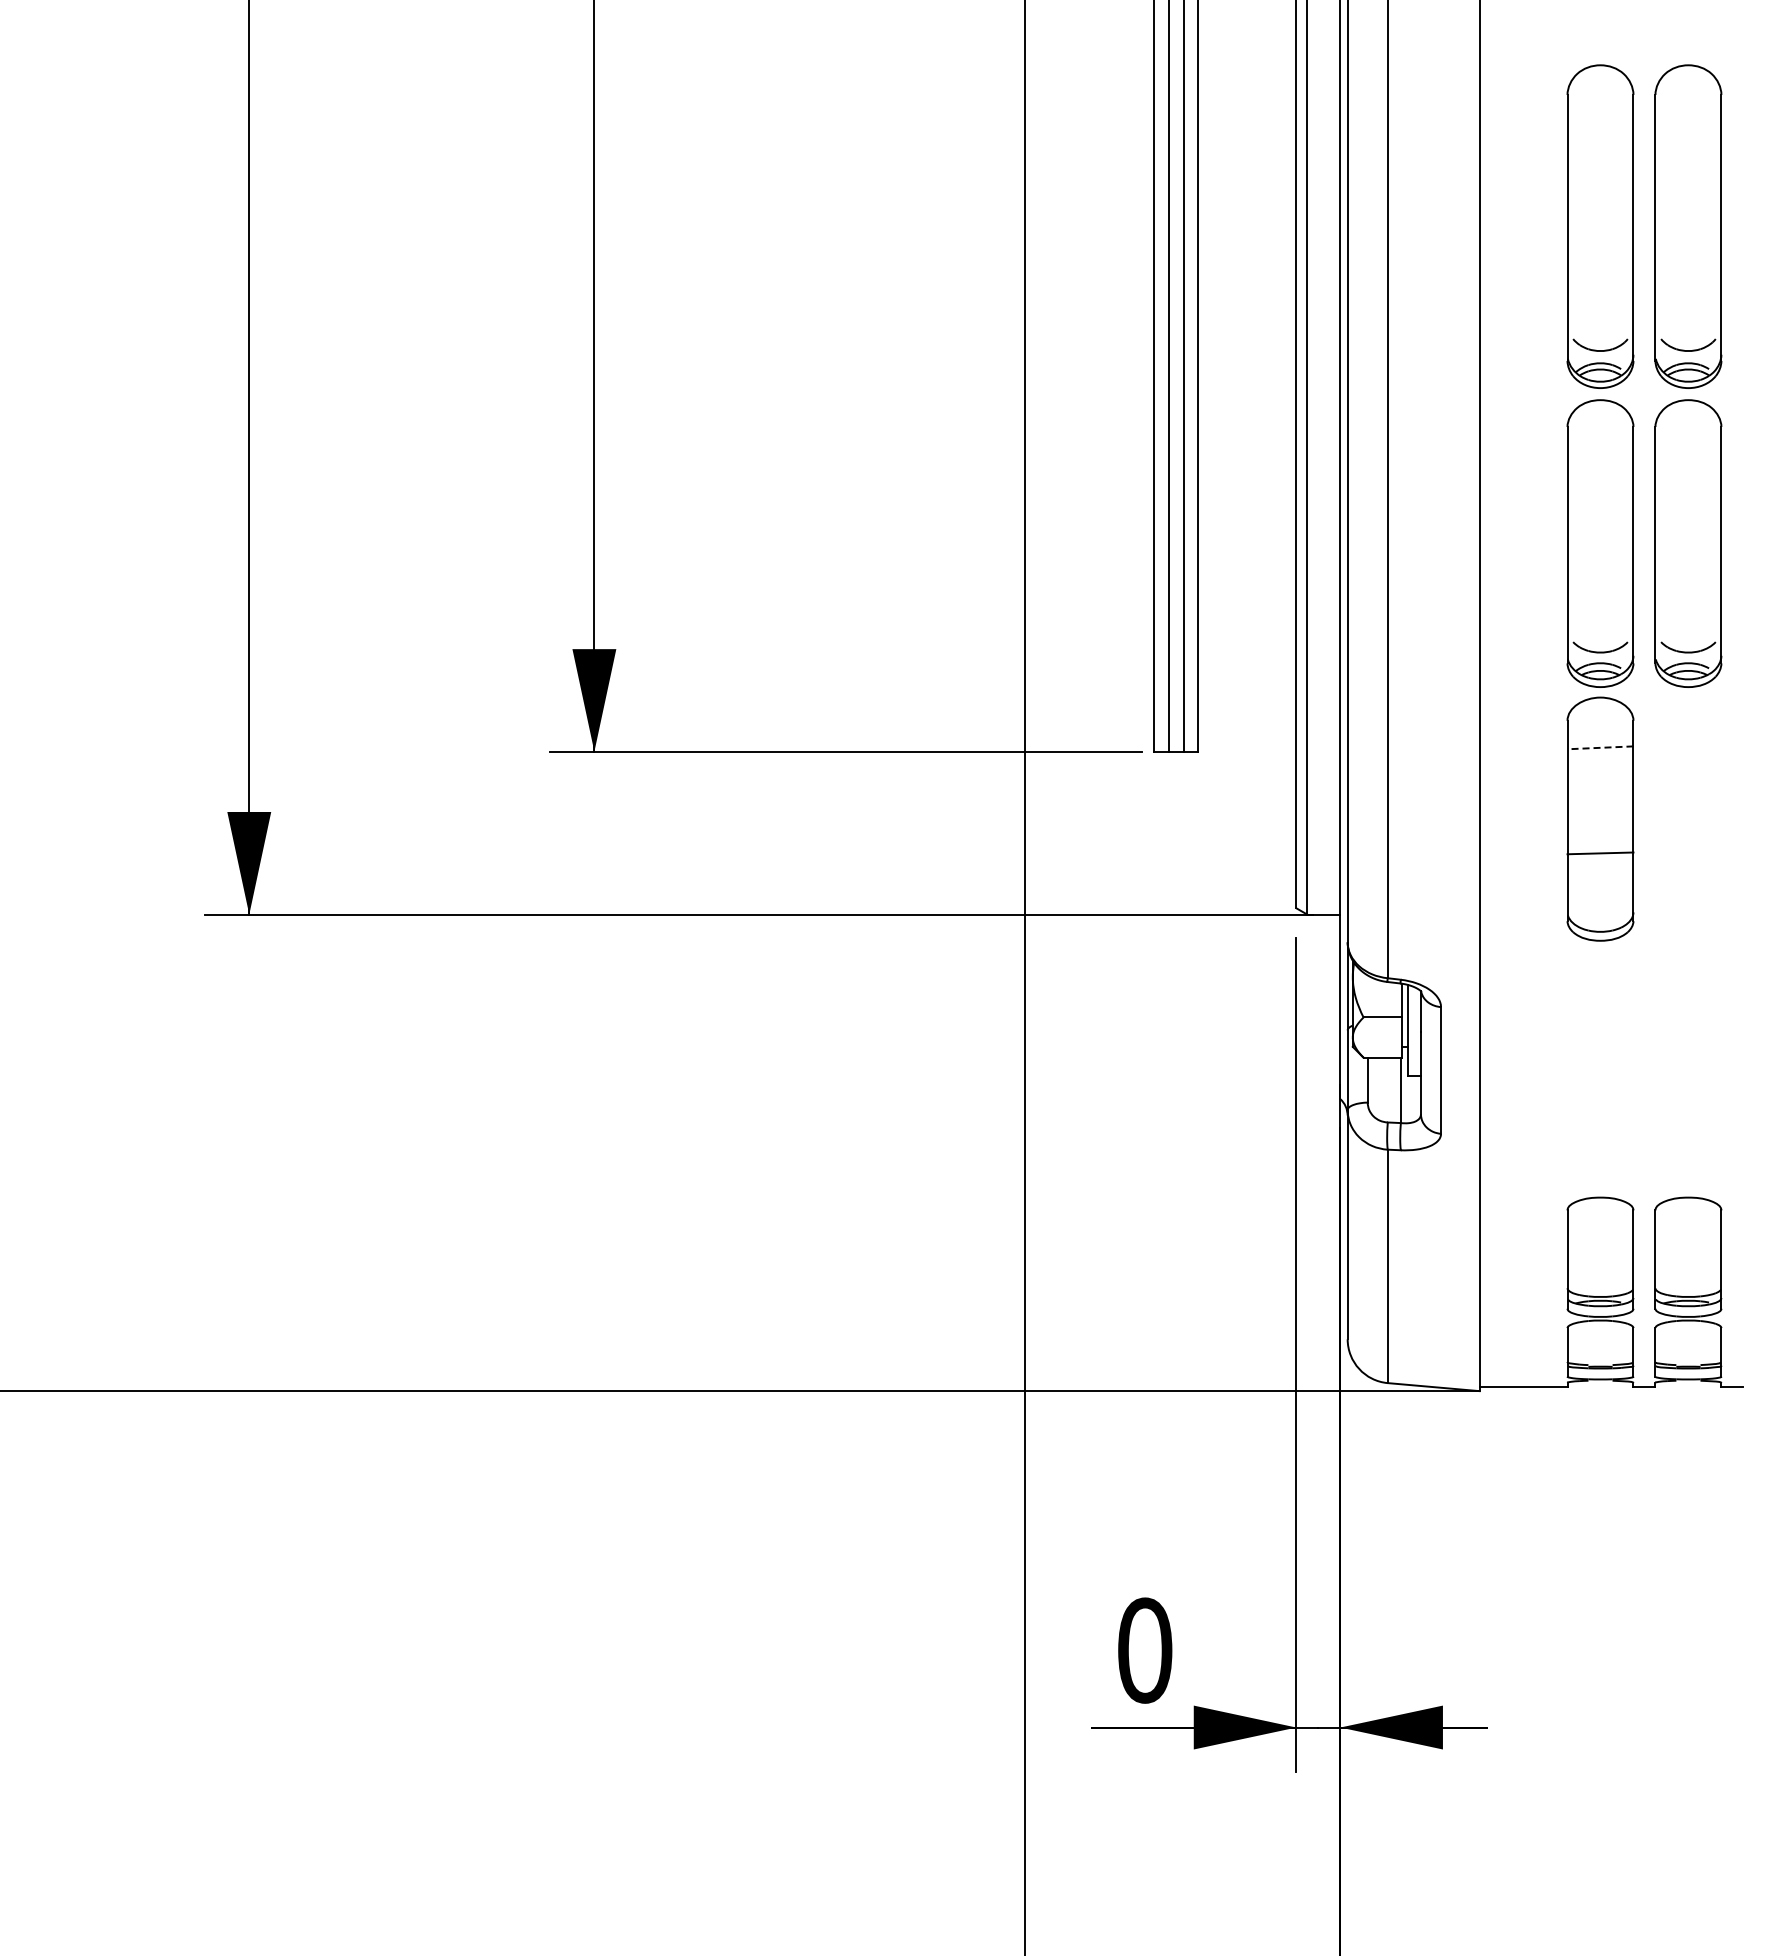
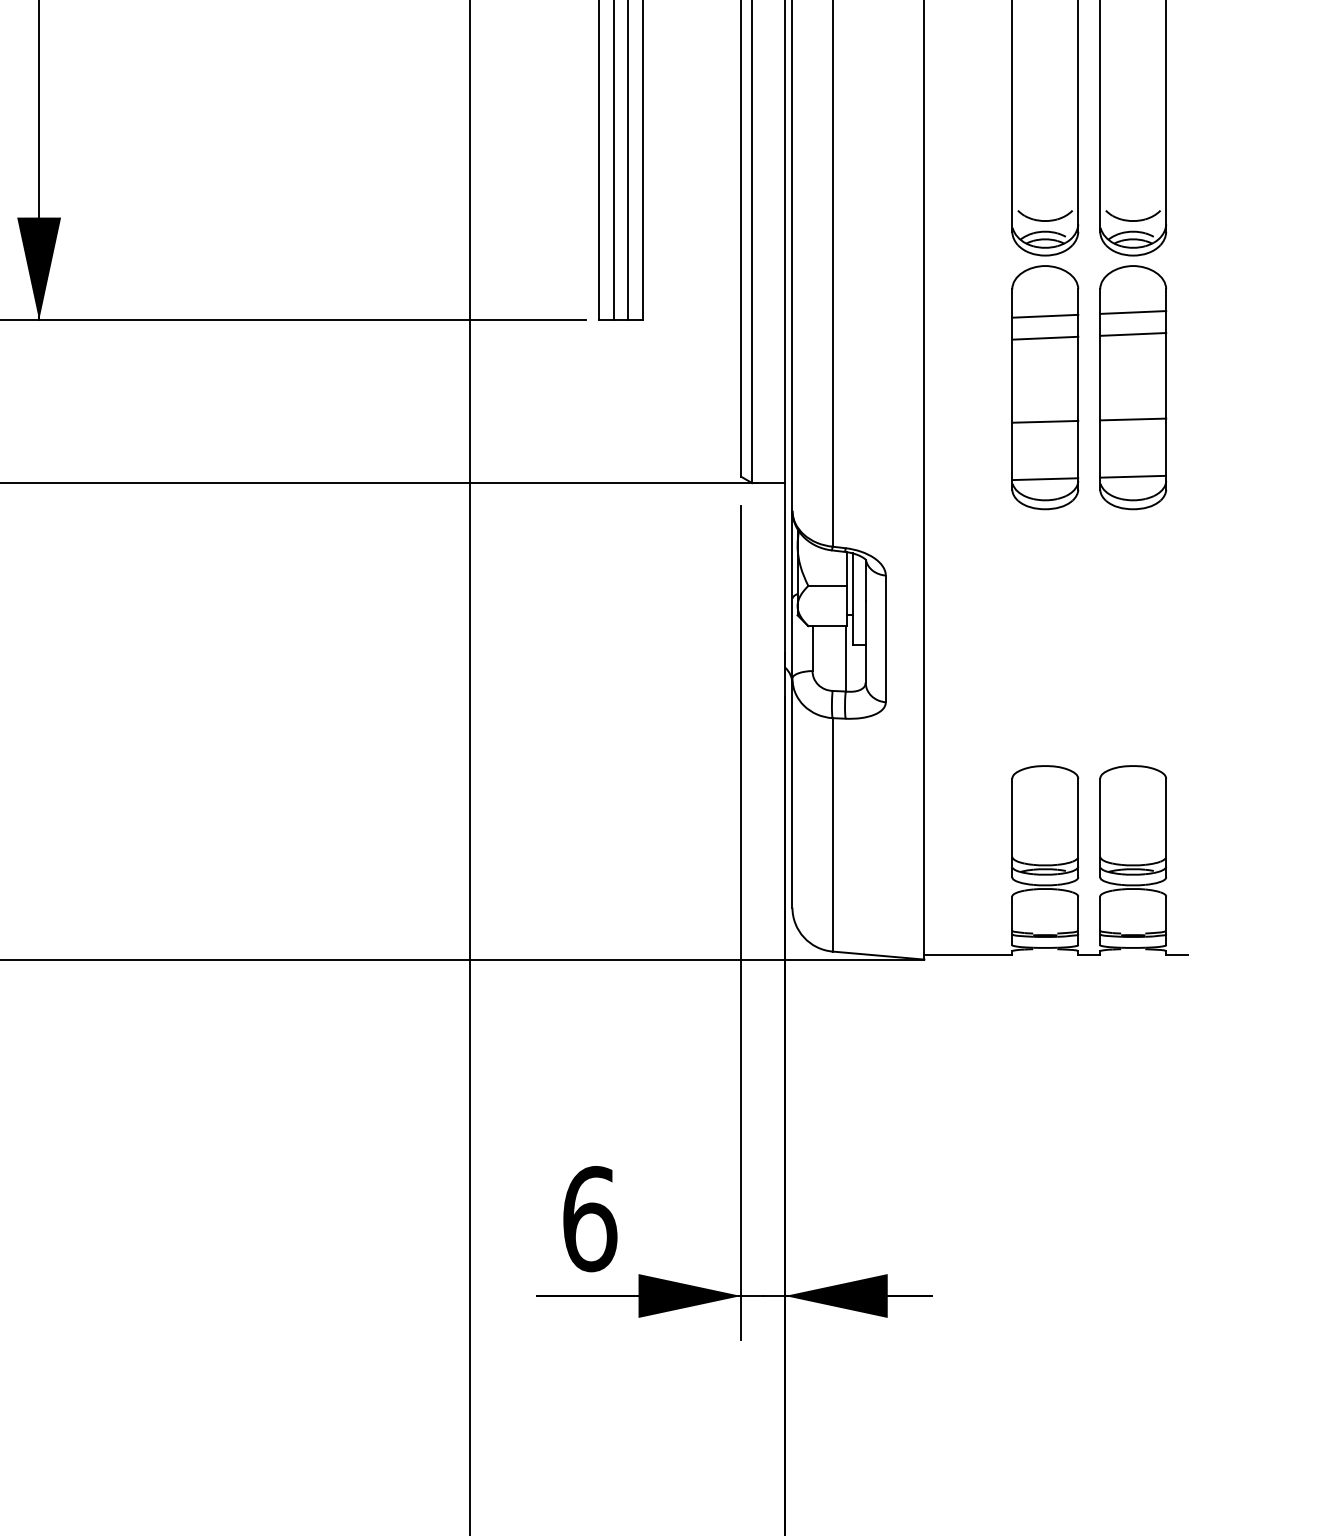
line: (1600, 747) -> (1045, 315), dashed -> solid
line: (1600, 769) -> (1045, 337), added
part: (1688, 818) -> (1133, 386), added
line: (1600, 910) -> (1045, 478), added
text: (1145, 1650) -> (590, 1218), 0 -> 6

